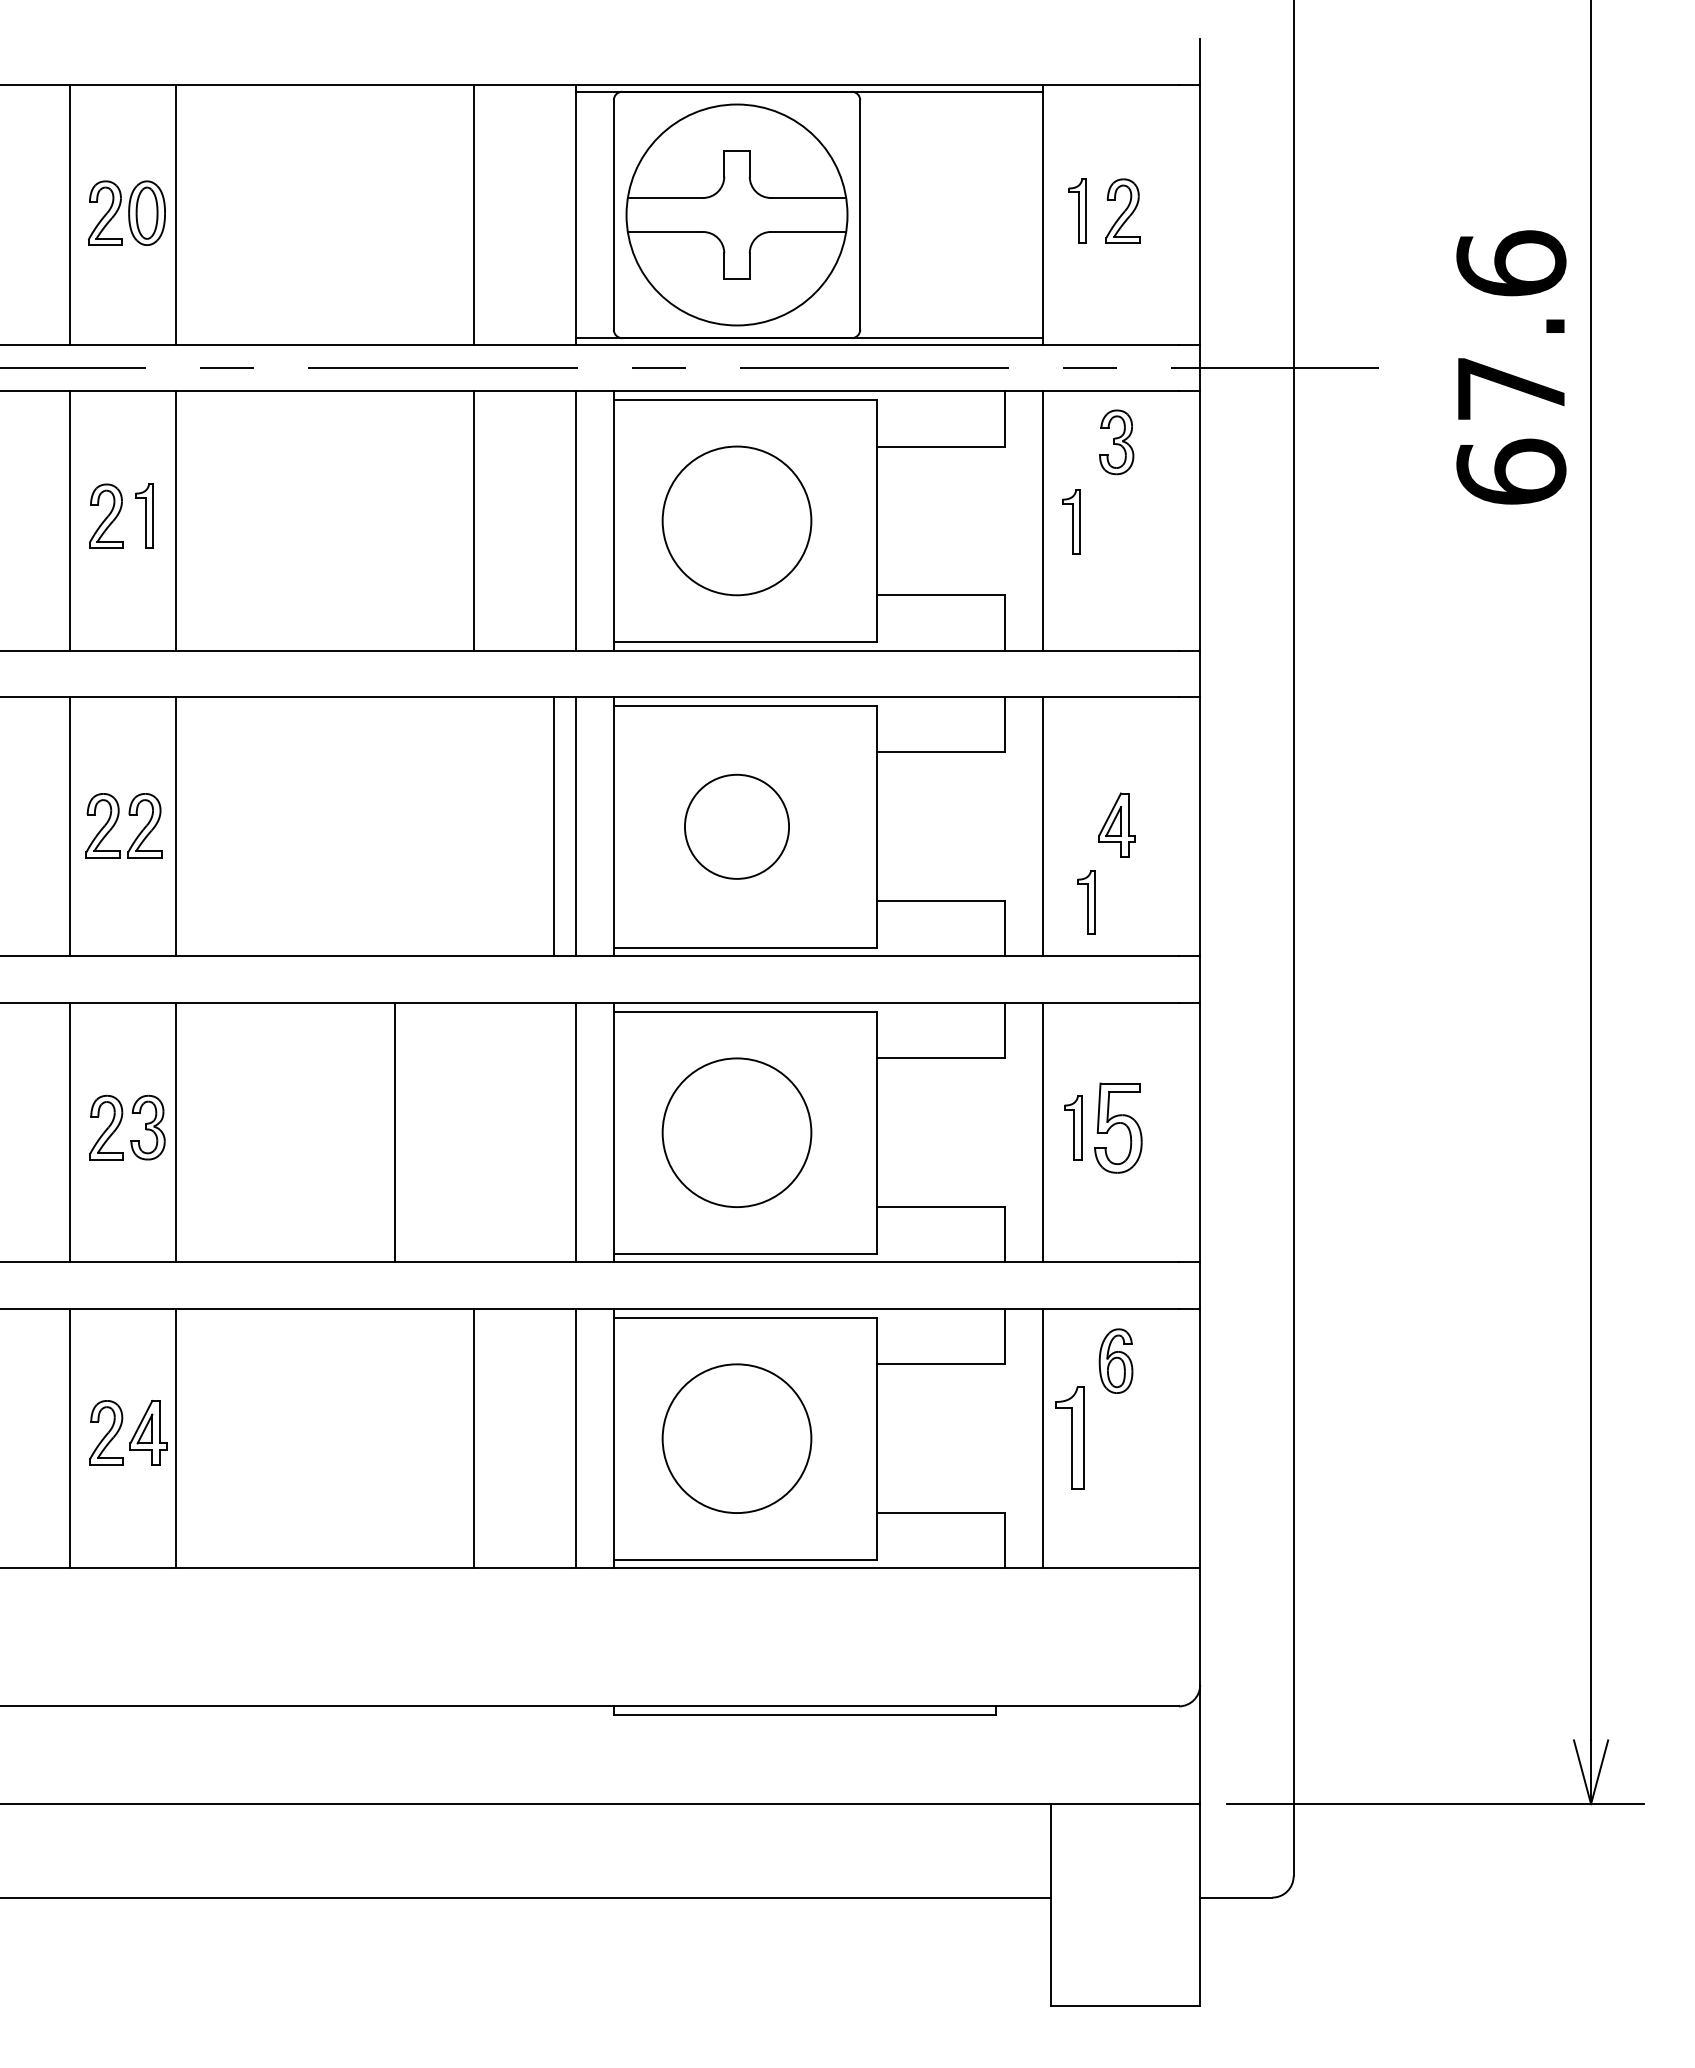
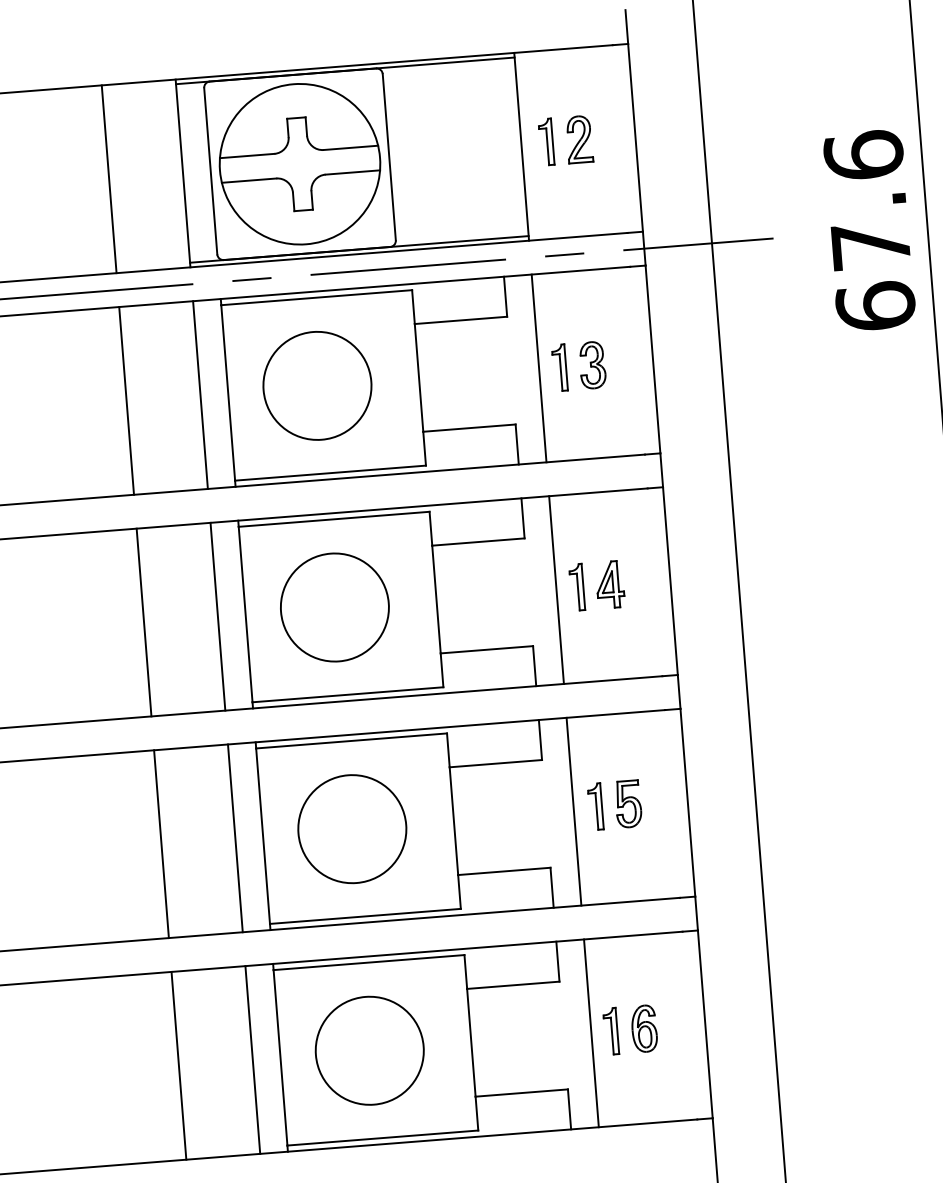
part: (1116, 442) -> (592, 365), moved
line: (553, 826) -> (143, 622), moved
circle: (736, 826) -> (334, 607), size x1.43
part: (1086, 902) -> (577, 587), moved
part: (1118, 1128) -> (628, 804), size x0.71
line: (394, 1132) -> (161, 843), moved
part: (1115, 1360) -> (643, 1028), moved
part: (1070, 1437) -> (611, 1030), size x0.62

